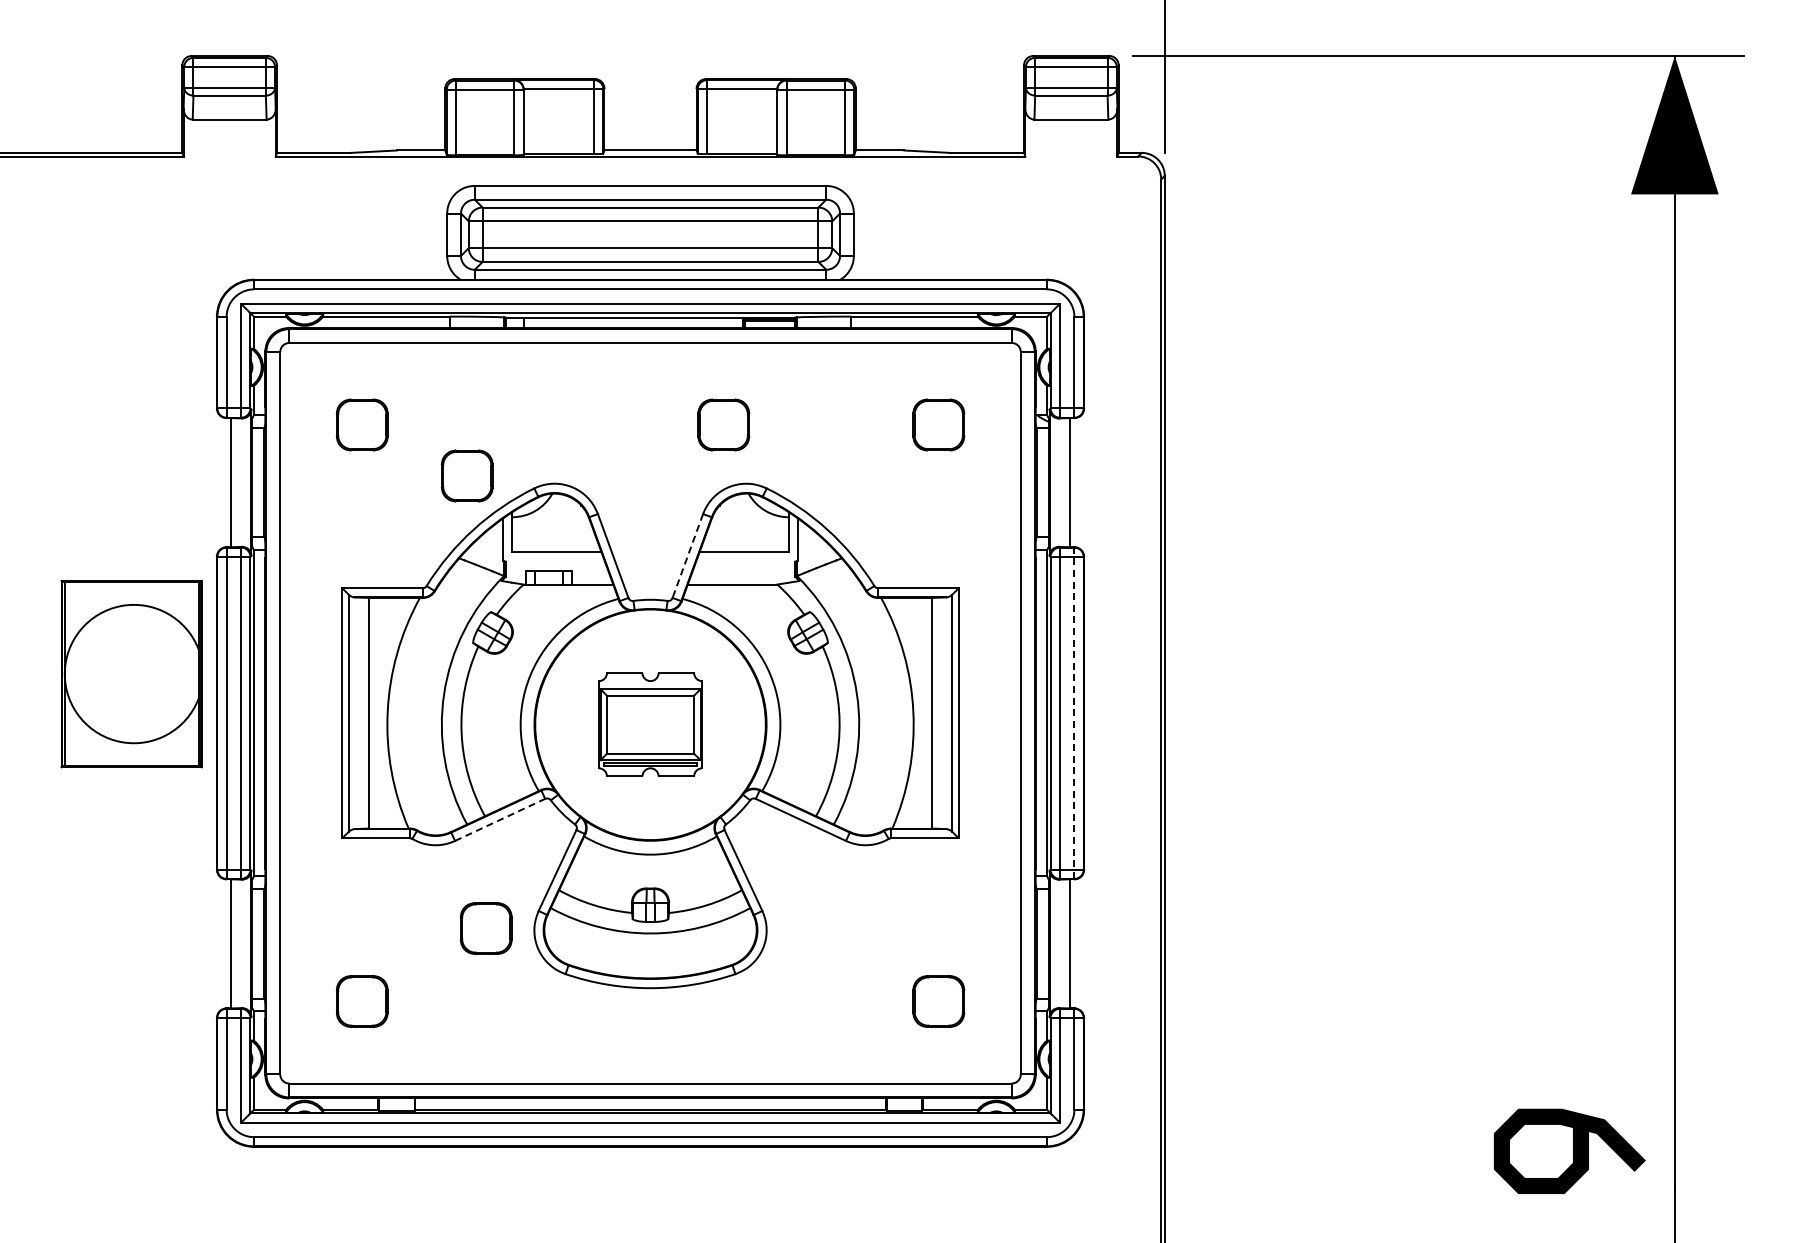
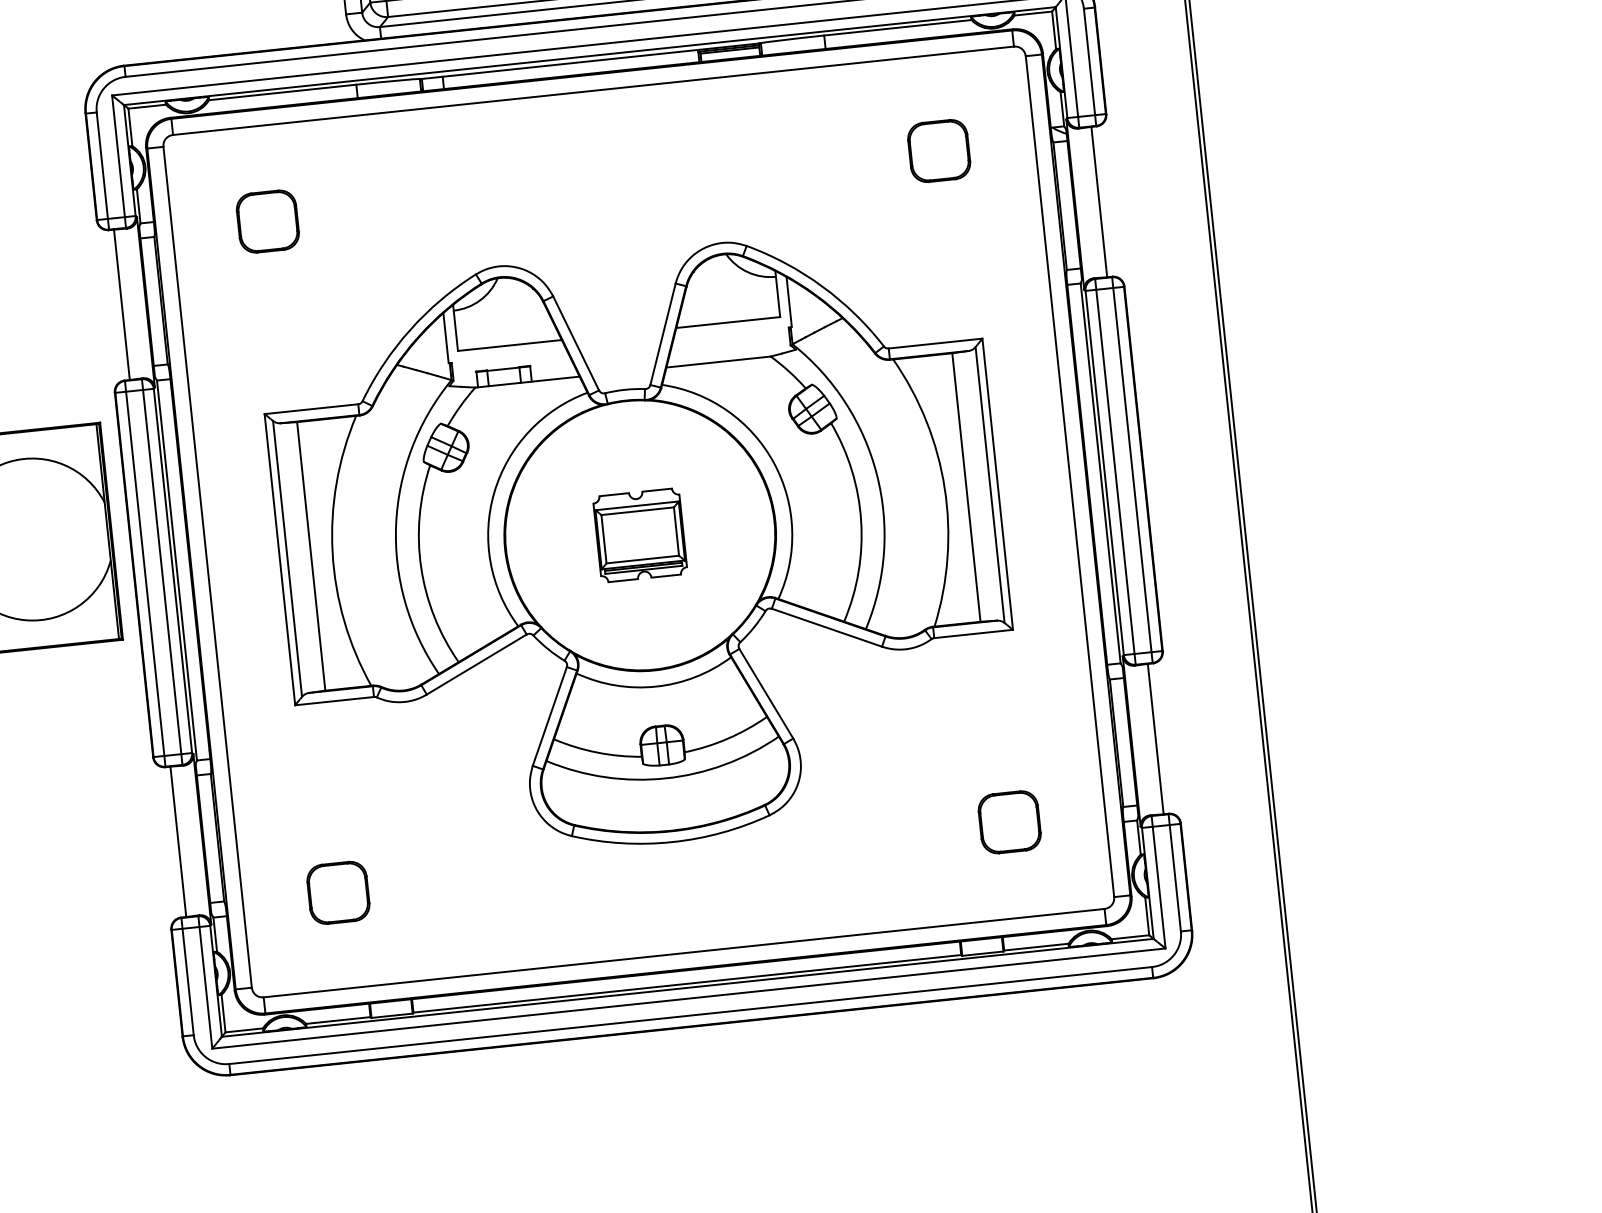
part: (723, 424) -> (688, 176), removed
part: (466, 475) -> (395, 267), removed
line: (687, 556) -> (662, 334), dashed -> solid
line: (1074, 713) -> (1132, 470), dashed -> solid
part: (650, 724) -> (640, 535), size x0.71
line: (500, 819) -> (477, 664), dashed -> solid
part: (485, 928) -> (473, 792), removed

